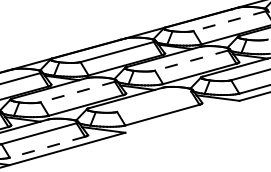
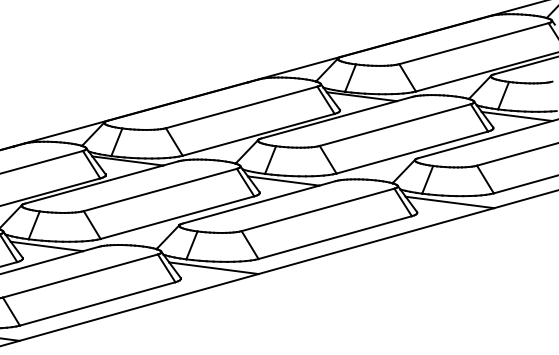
line: (229, 21) -> (473, 44), dashed -> solid
line: (191, 60) -> (395, 124), dashed -> solid
line: (77, 92) -> (159, 190), dashed -> solid
line: (154, 101) -> (318, 209), added
line: (182, 116) -> (376, 240), added
line: (46, 147) -> (95, 304), dashed -> solid

